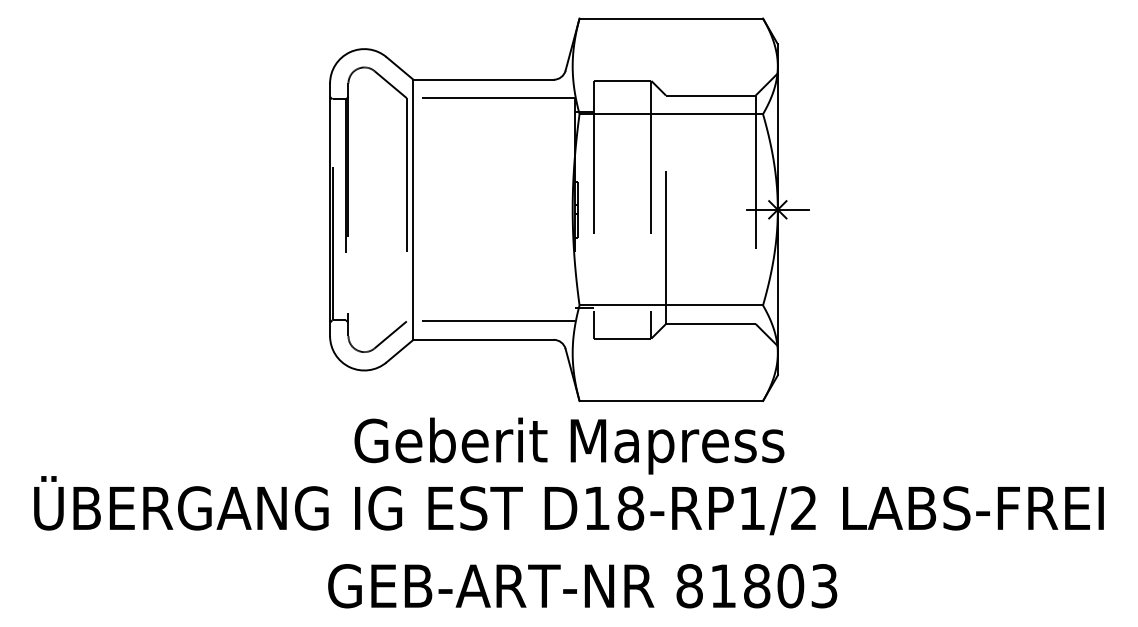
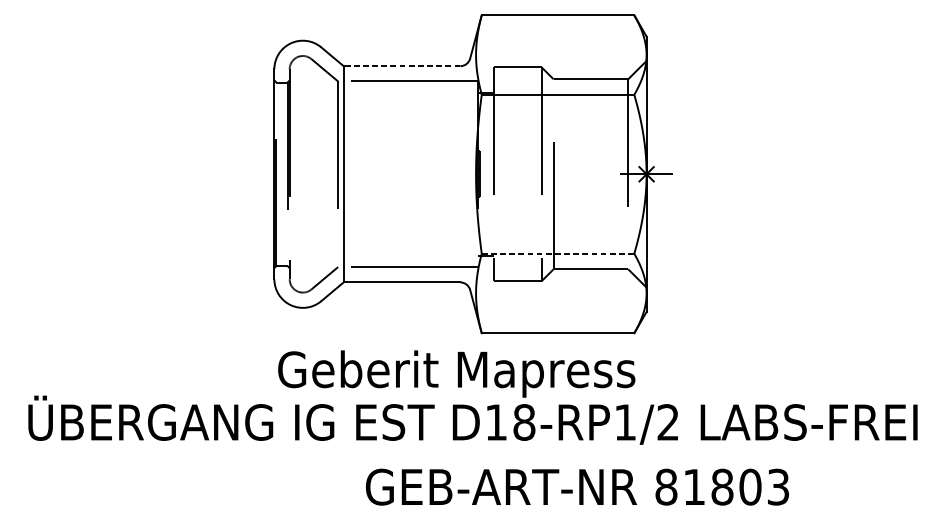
line: (483, 79) -> (401, 65), solid -> dashed
line: (671, 305) -> (558, 253), solid -> dashed
text: (569, 445) -> (456, 373), moved
text: (582, 586) -> (577, 487), moved

